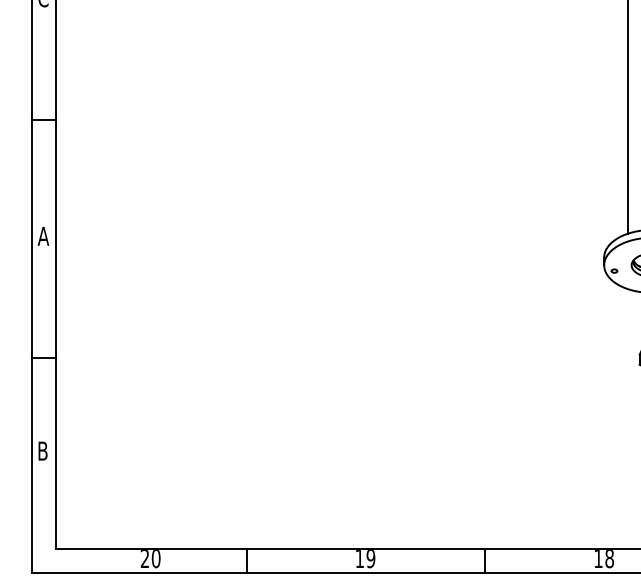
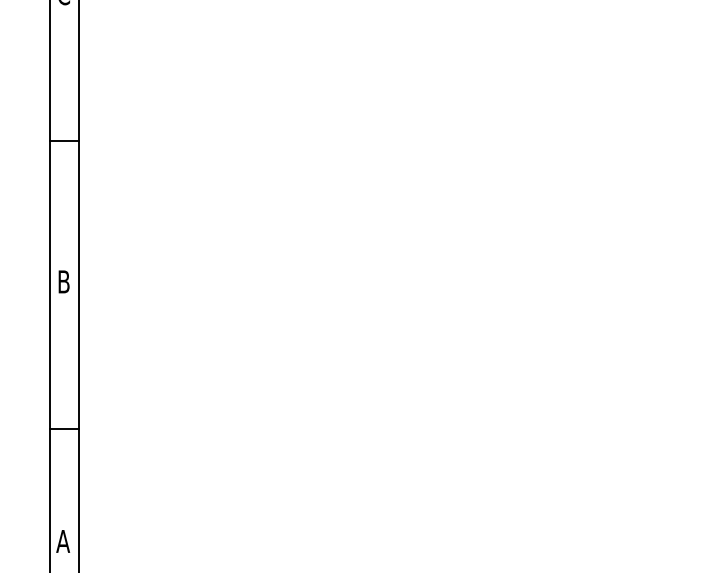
text: (43, 235) -> (63, 280), A -> B
text: (42, 450) -> (62, 540), B -> A

